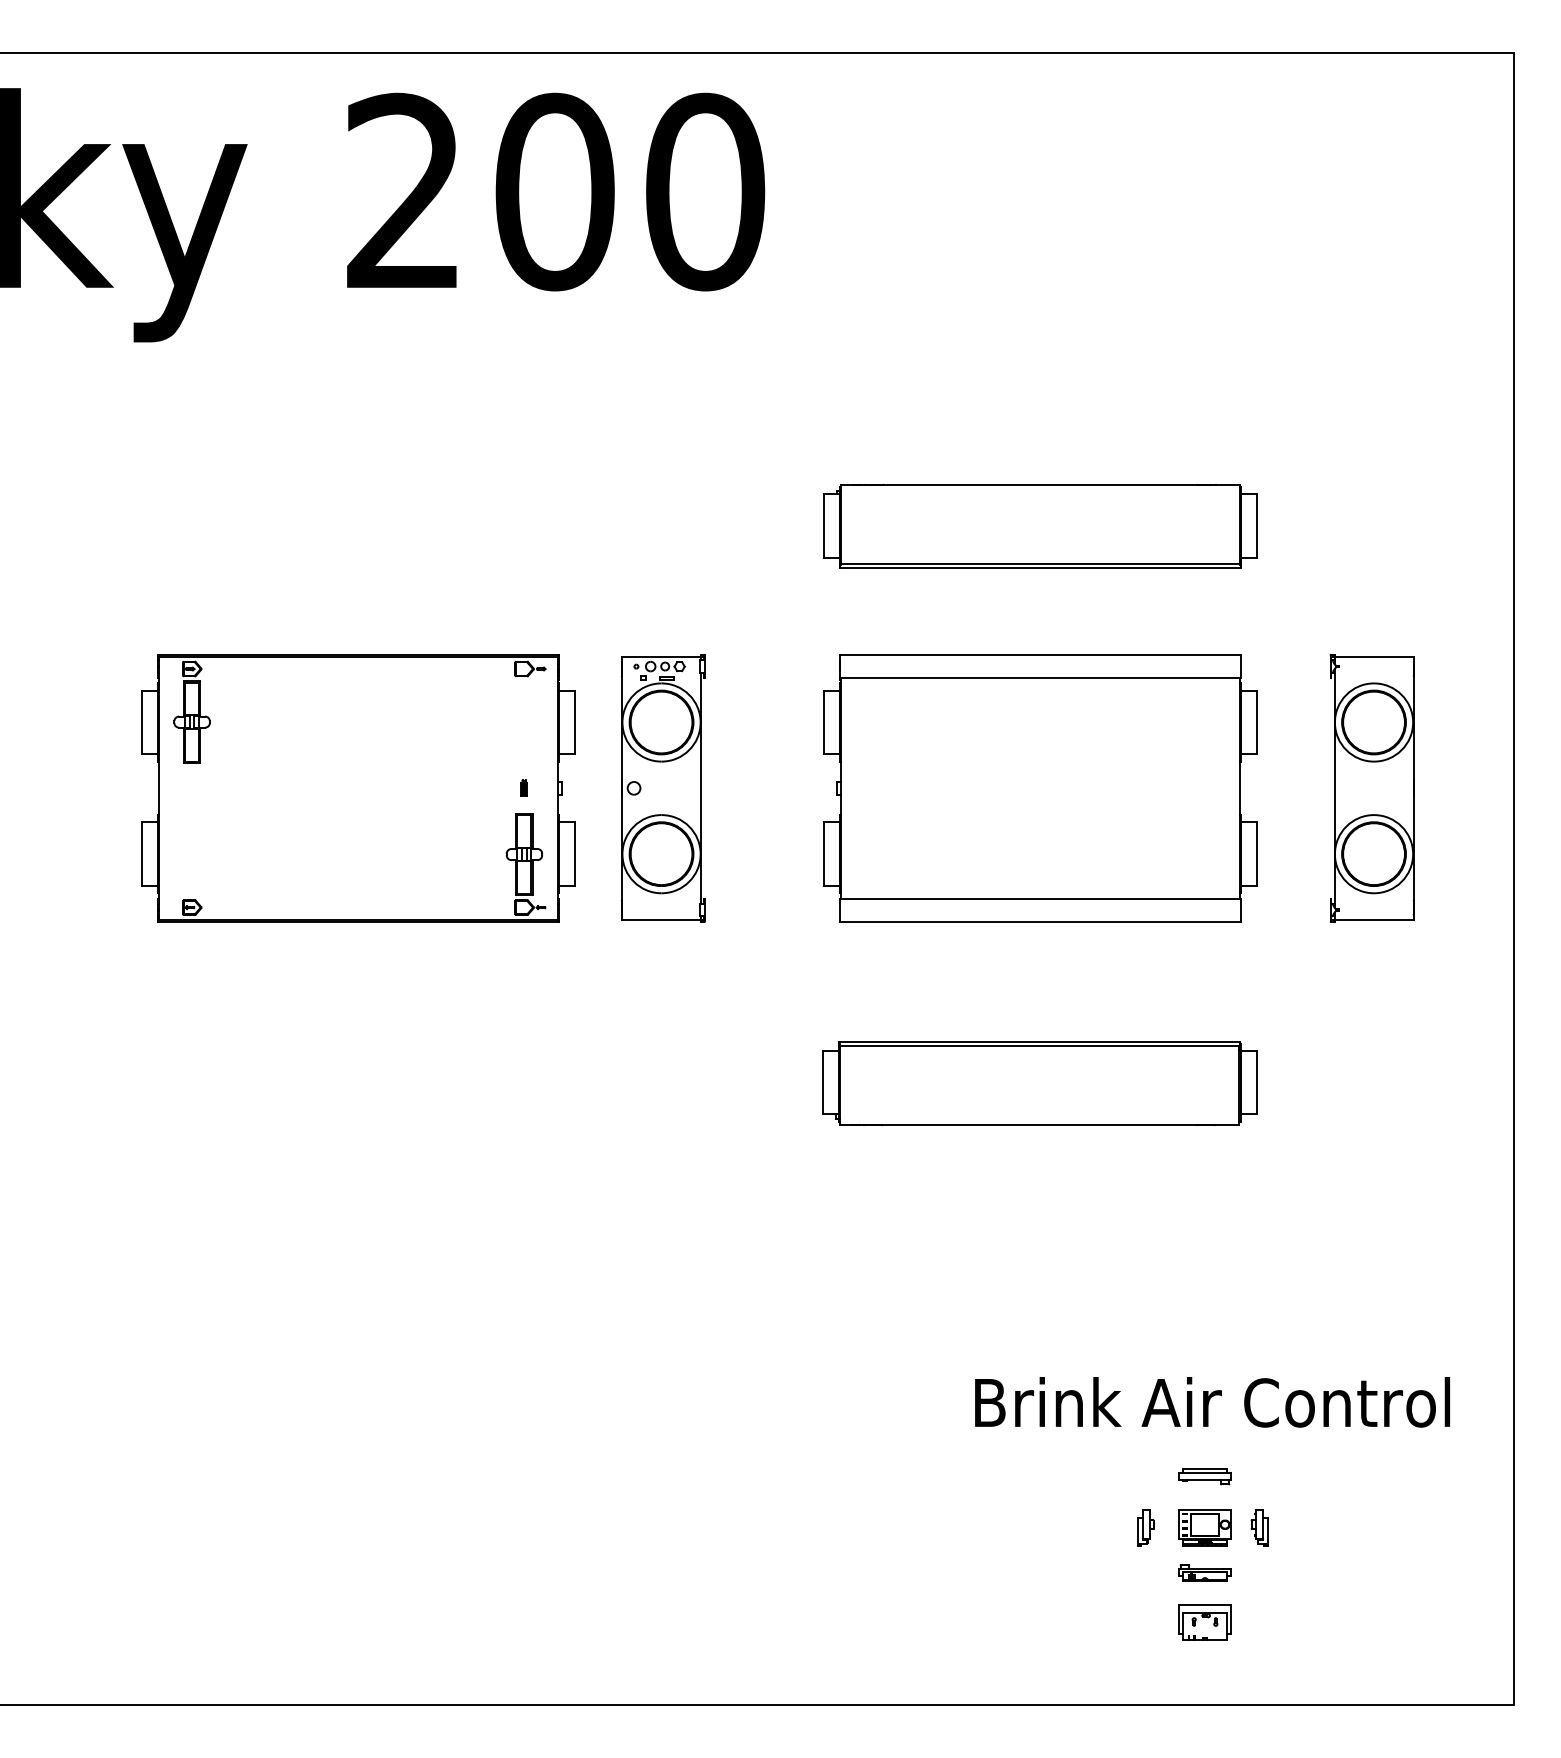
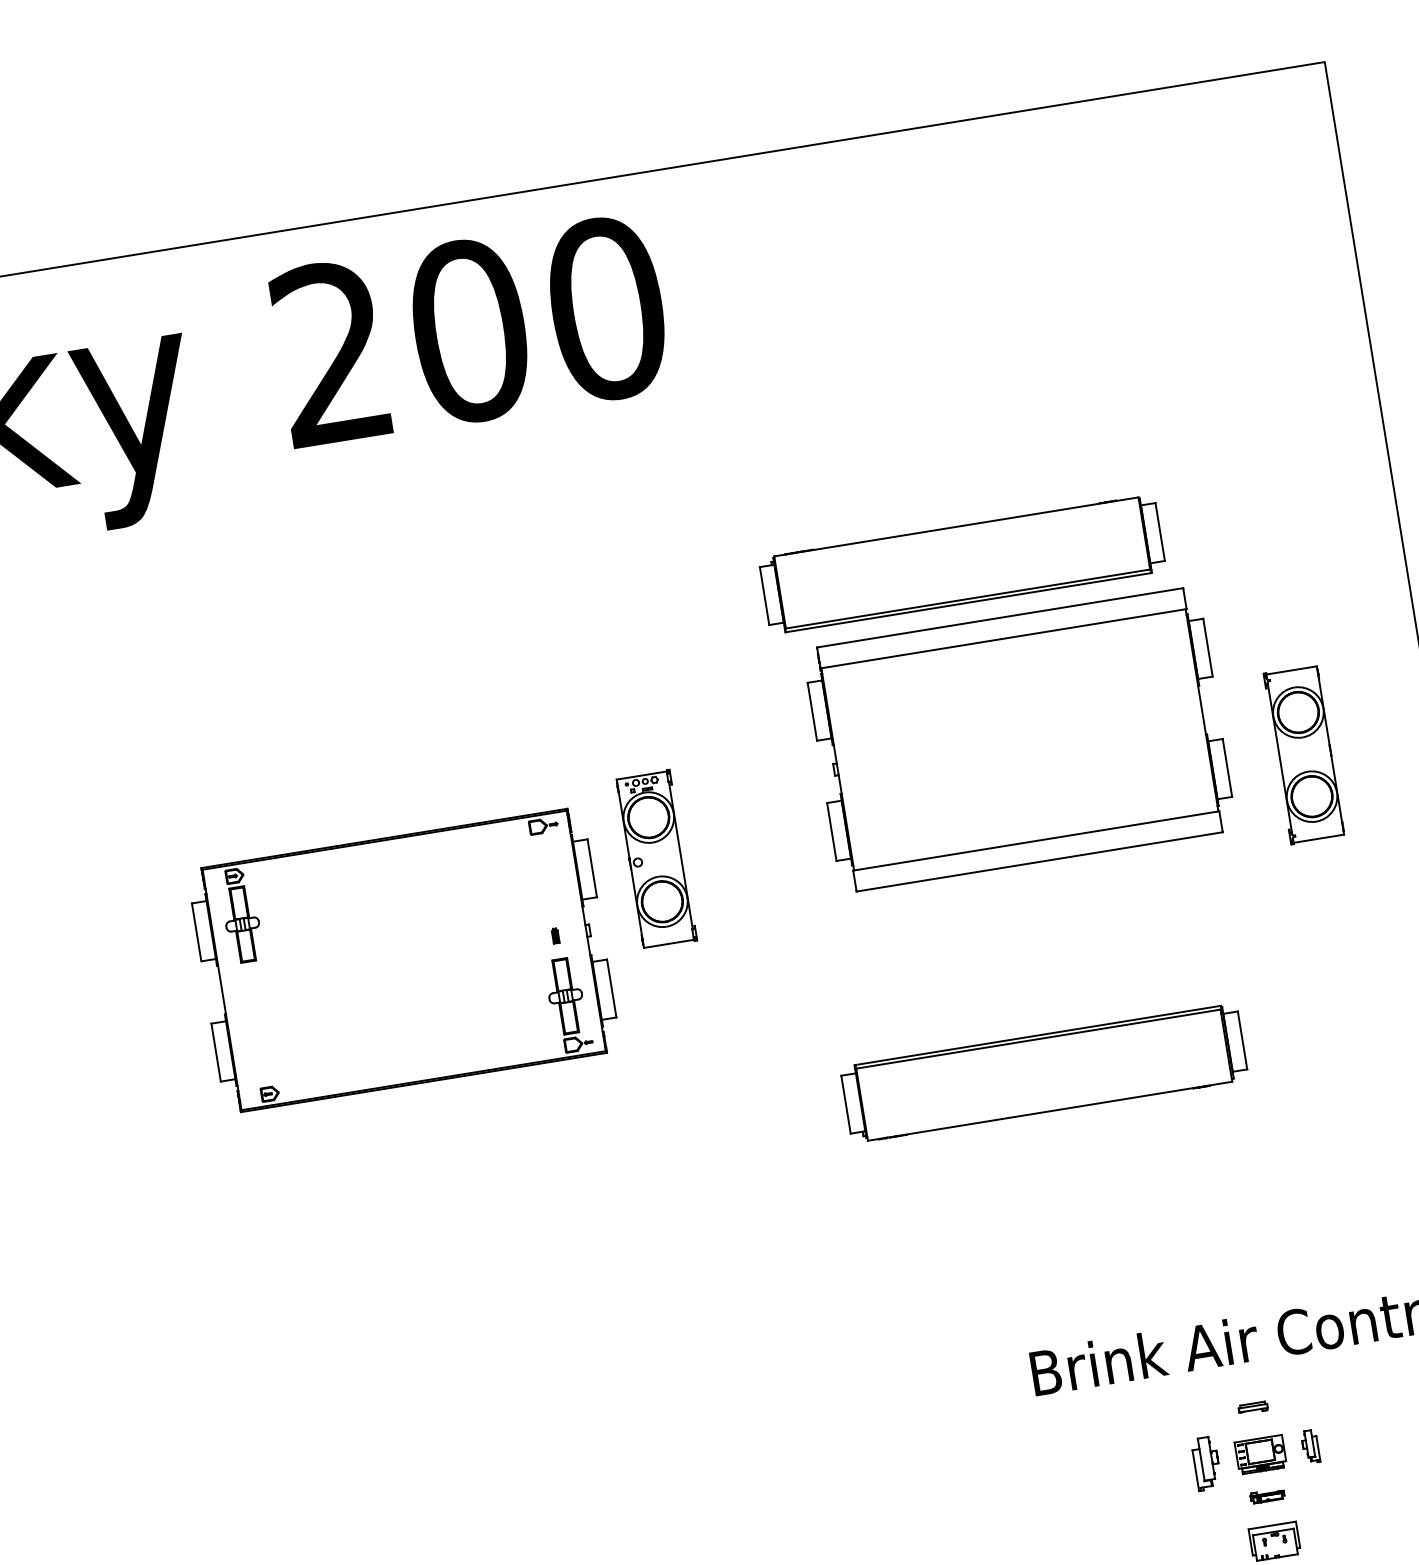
part: (662, 787) -> (655, 858), size x0.7
part: (358, 788) -> (404, 960), moved
part: (1040, 788) -> (1019, 739), moved
part: (1371, 788) -> (1303, 754), size x0.7
part: (1204, 1476) -> (1252, 1407), size x0.6
part: (1145, 1527) -> (1206, 1463), size x1.6
part: (1204, 1572) -> (1266, 1495), size x0.7

